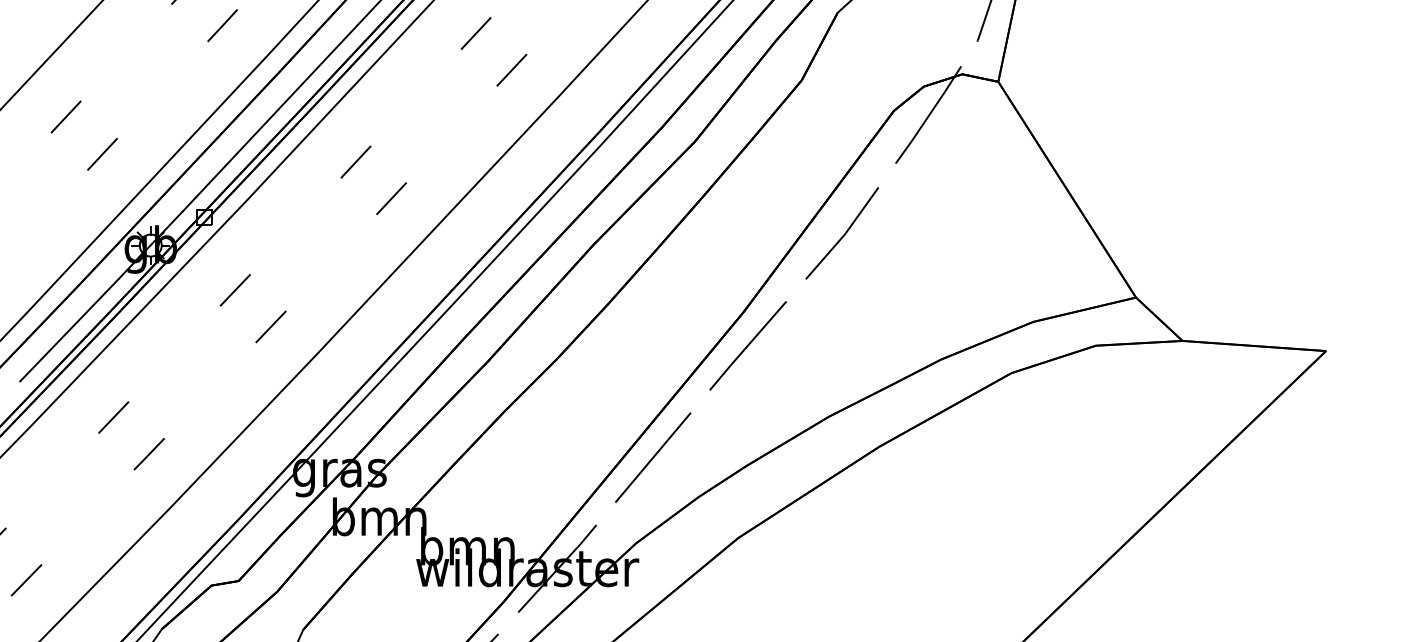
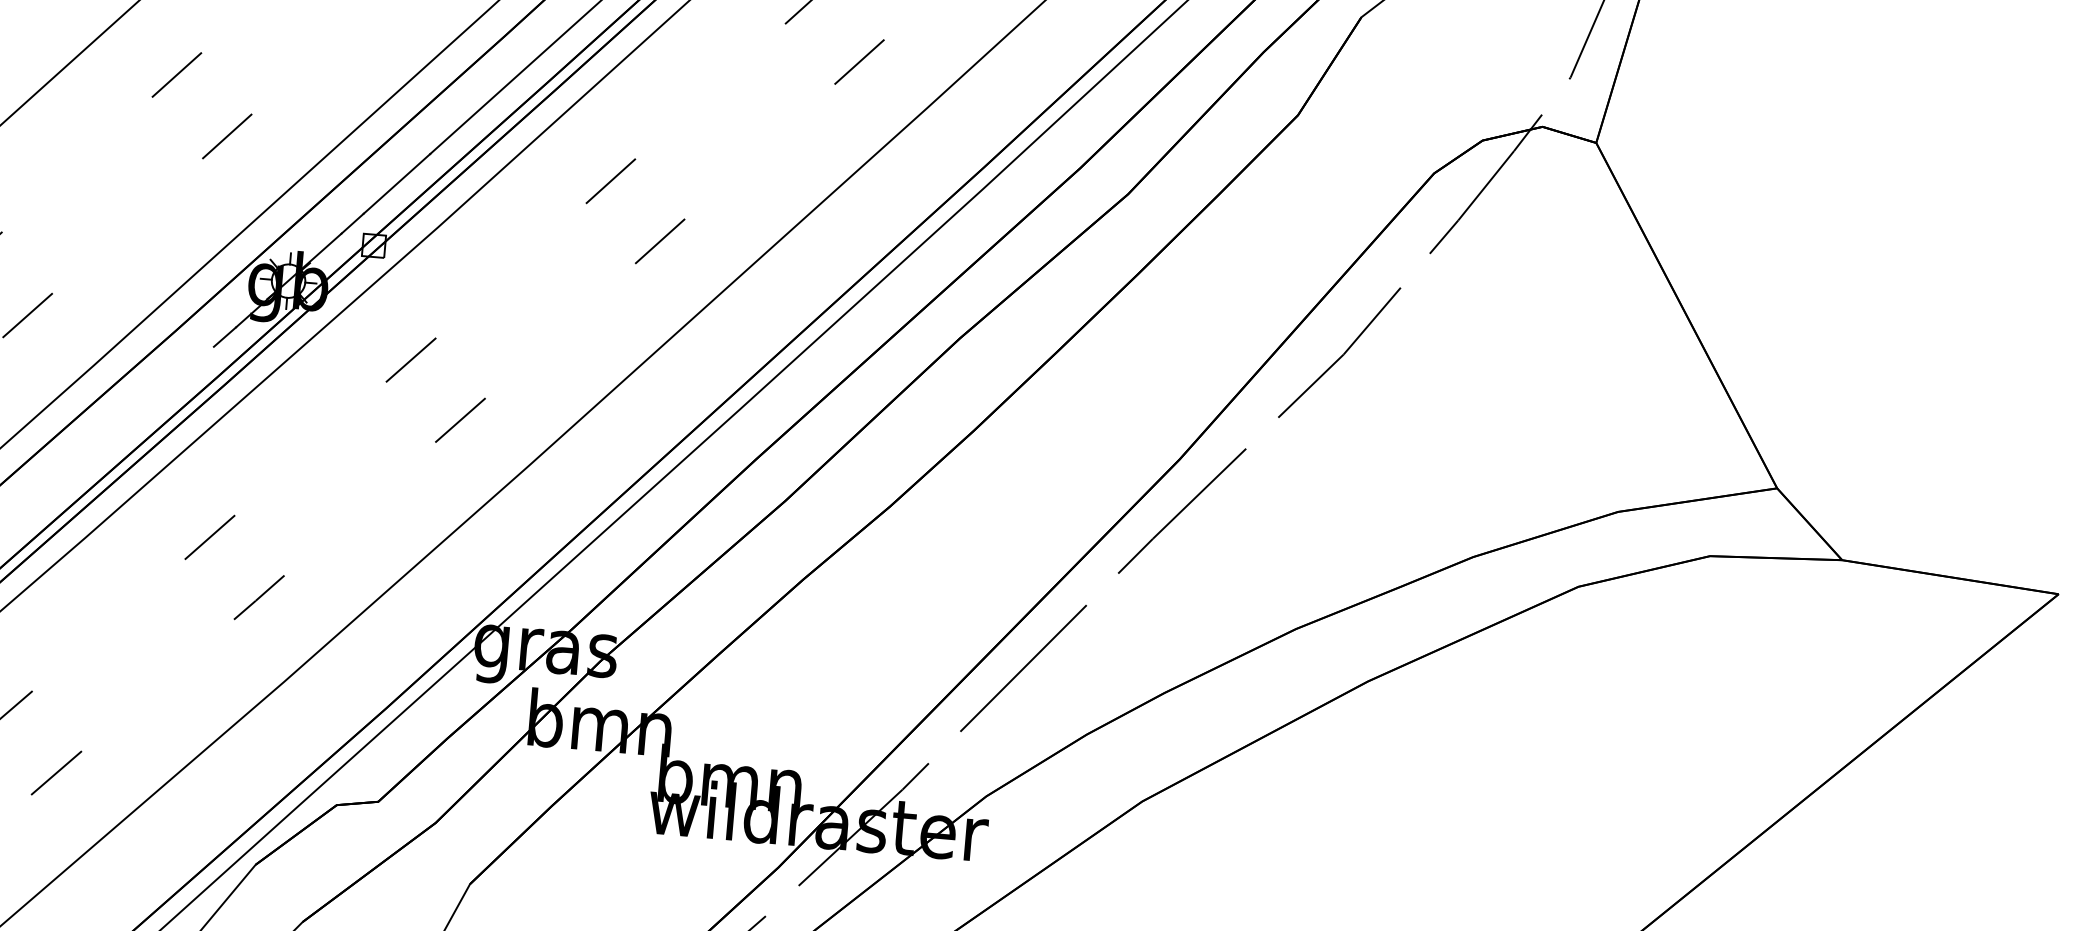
line: (62, 336) -> (142, 407), removed

